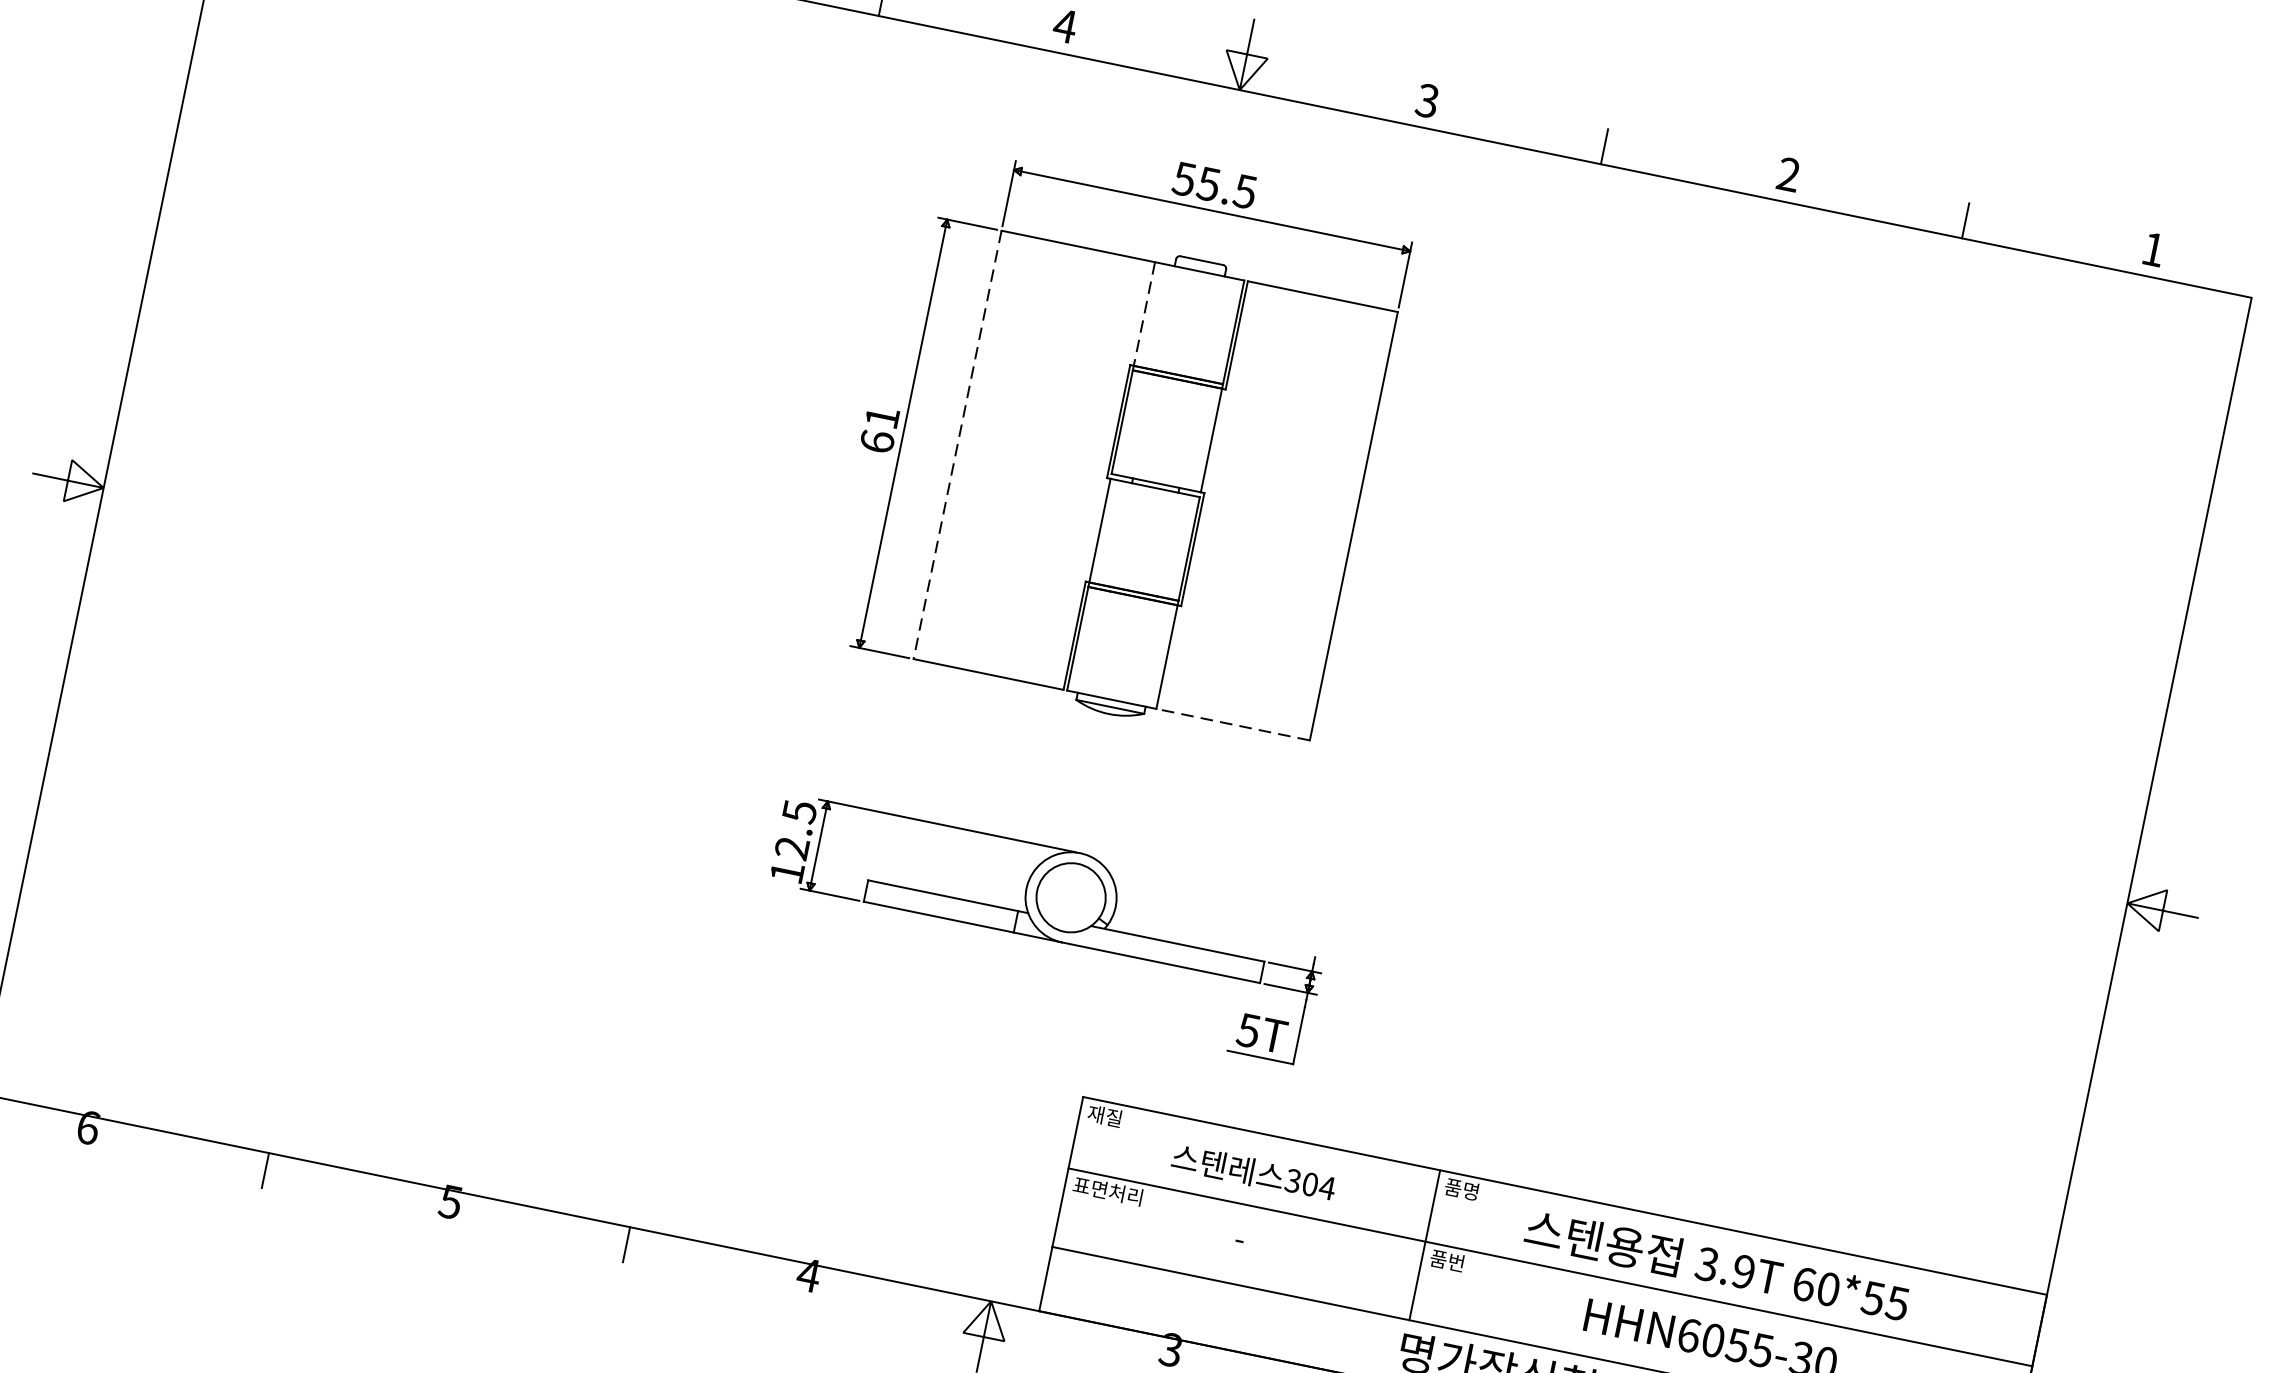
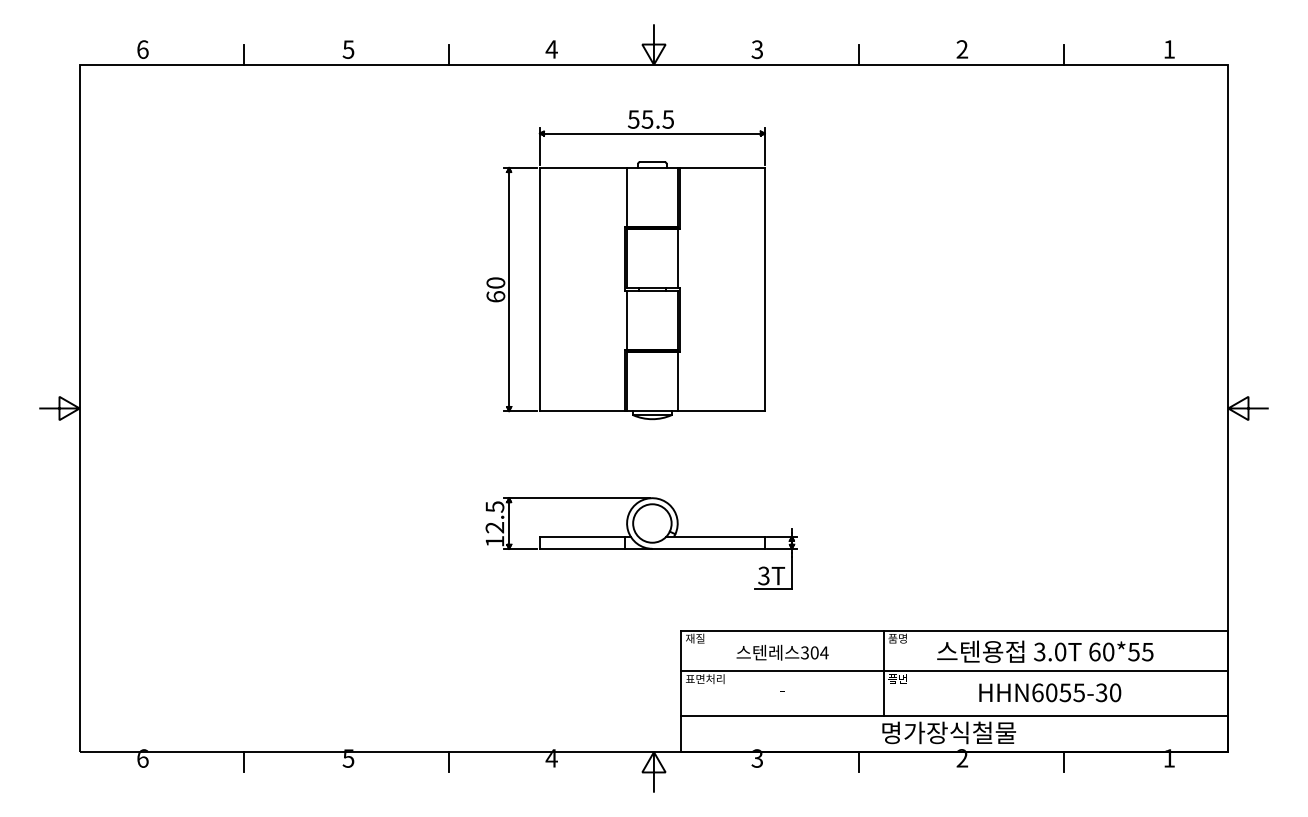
line: (1145, 314) -> (627, 197), dashed -> solid
text: (881, 416) -> (495, 282), 61 -> 60
line: (956, 444) -> (539, 289), dashed -> solid
line: (1233, 725) -> (721, 411), dashed -> solid
text: (1248, 1029) -> (763, 575), 5T -> 3T
text: (1743, 1270) -> (1060, 651), 3.9T -> 3.0T

